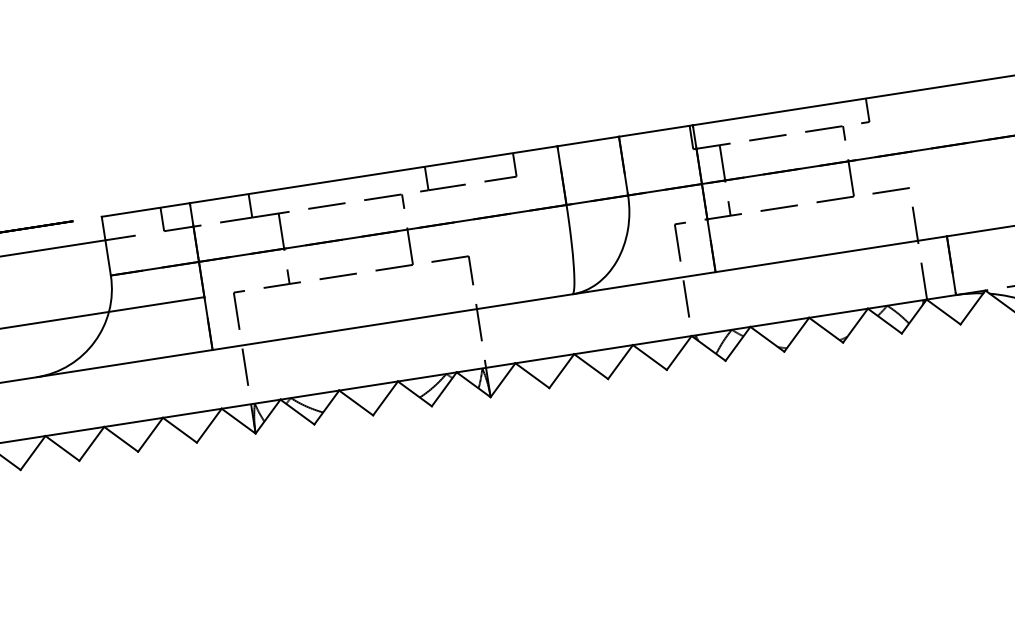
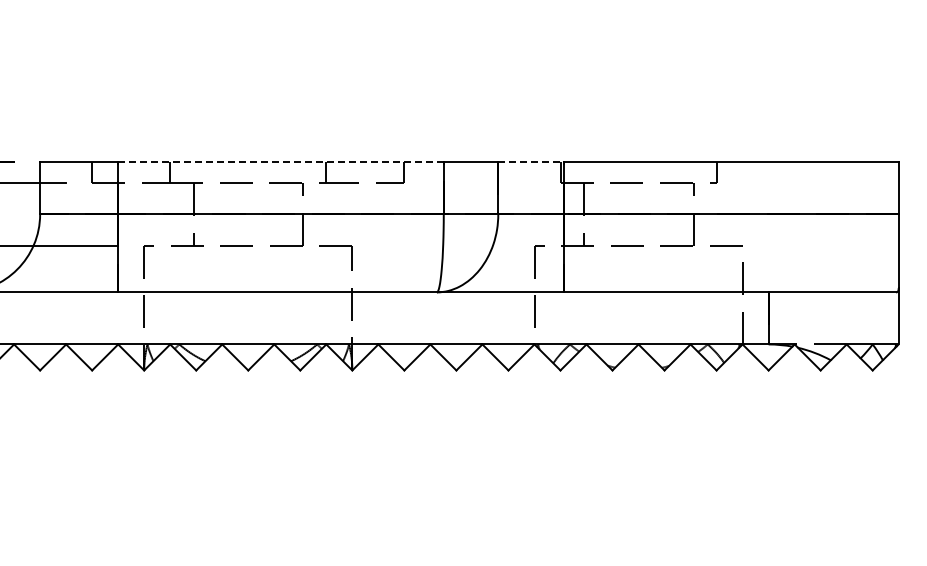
line: (656, 131) -> (531, 162), solid -> dashed
line: (373, 174) -> (280, 162), solid -> dashed

